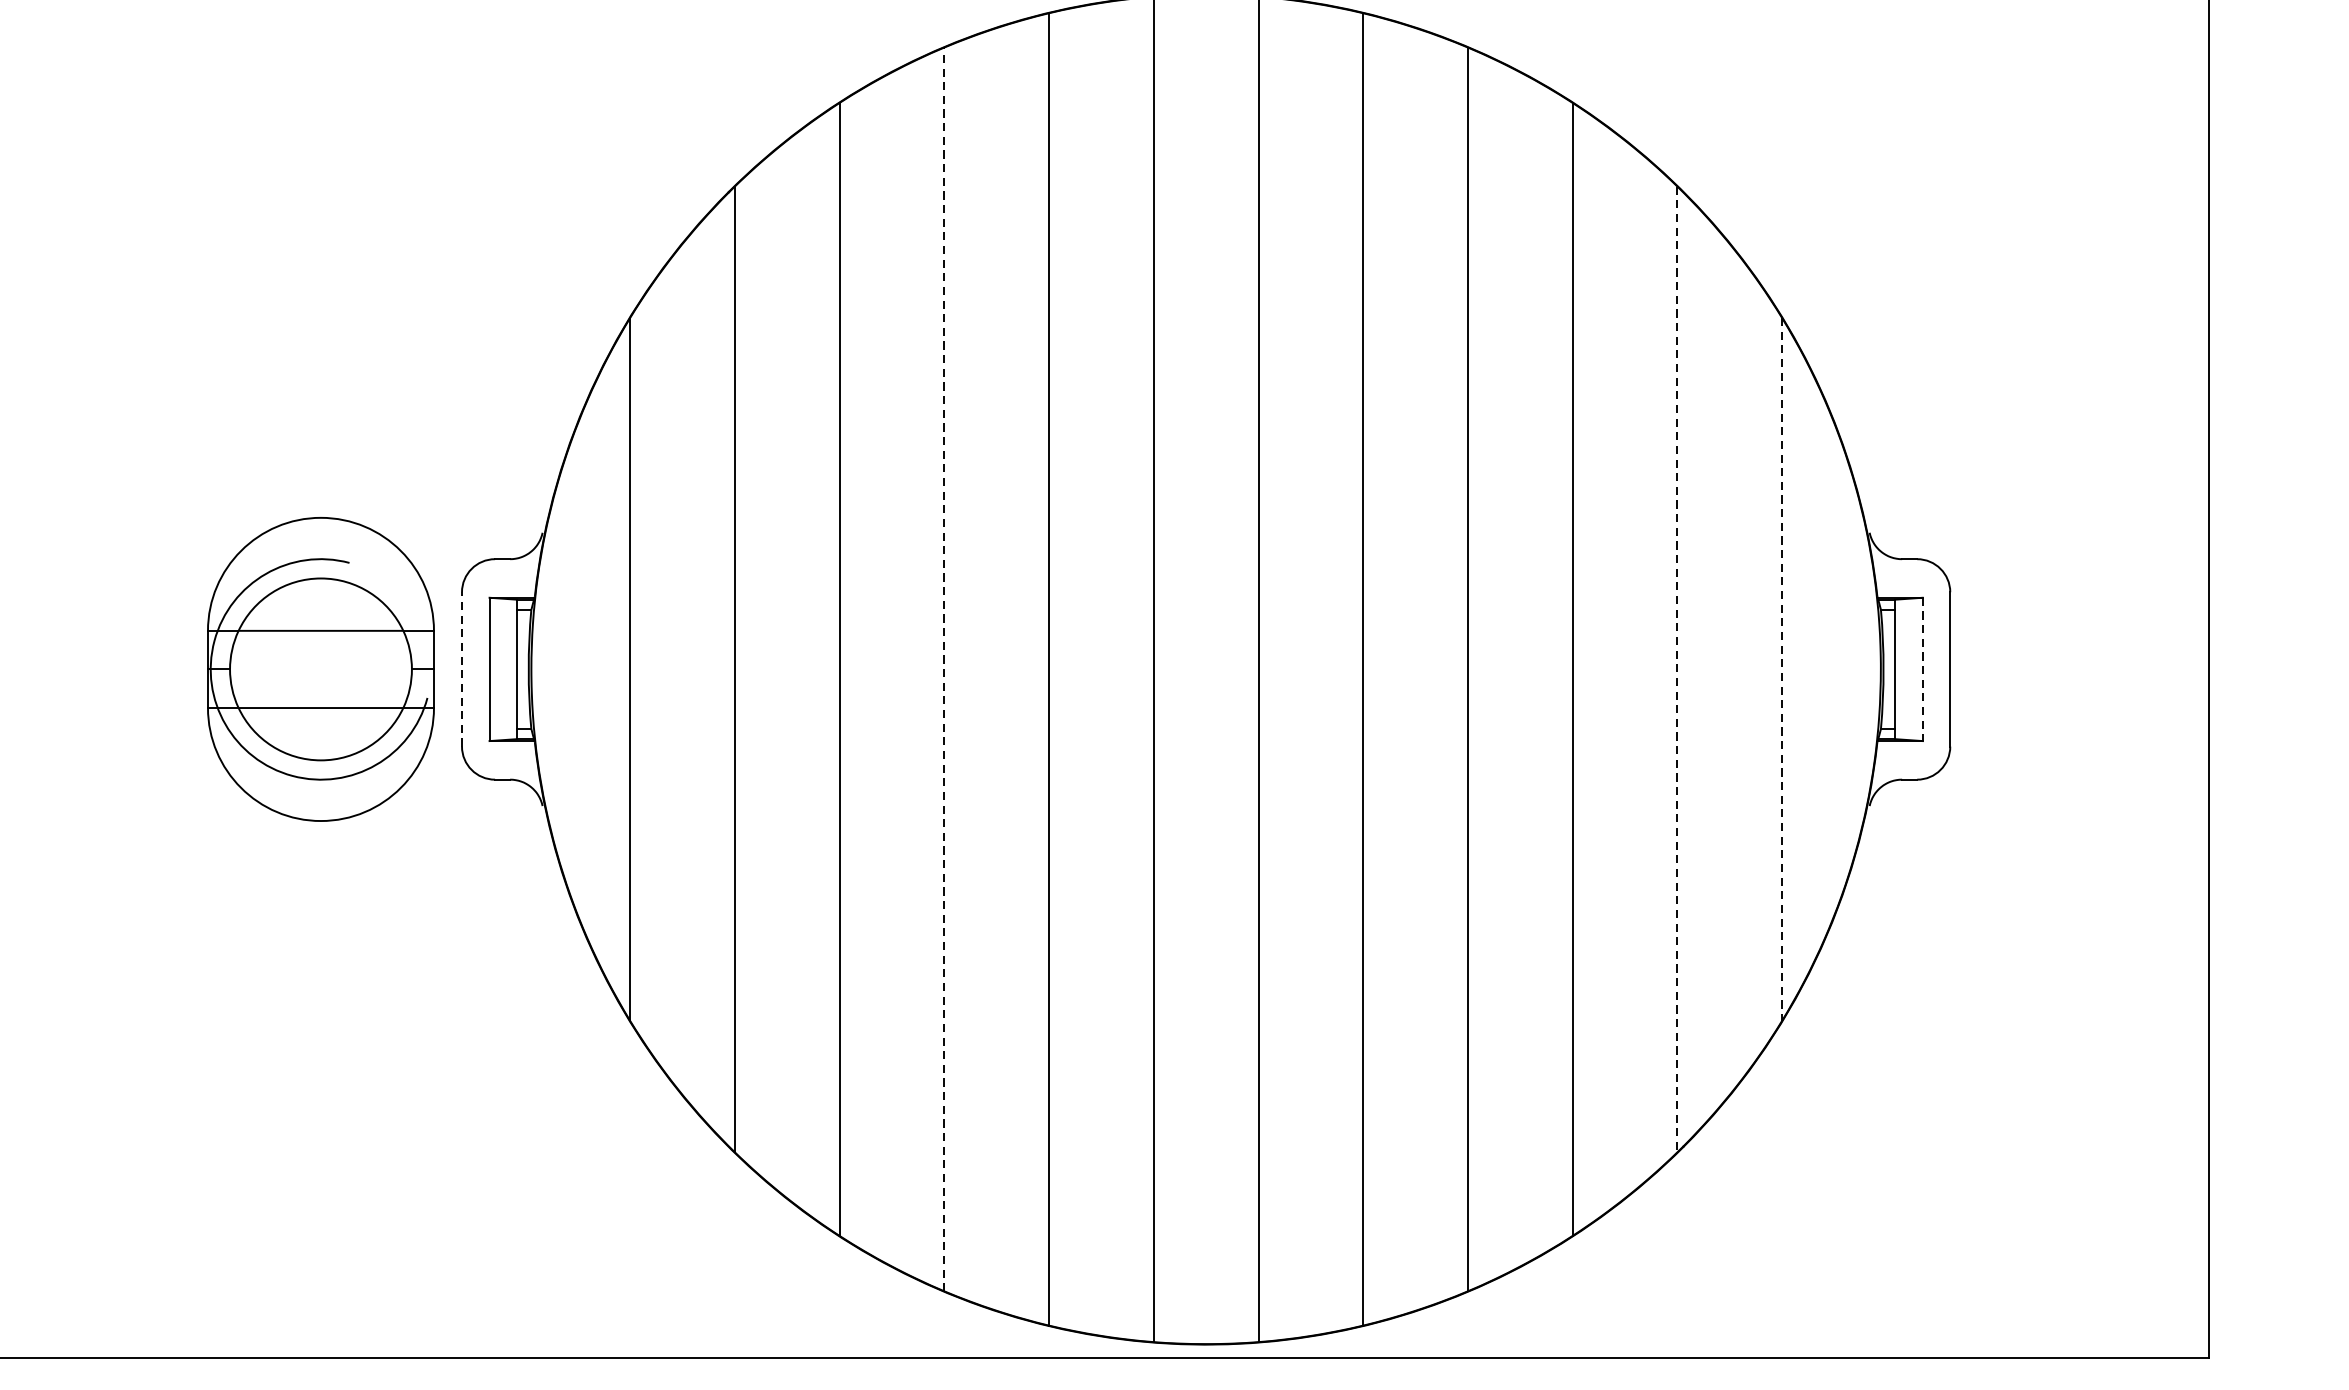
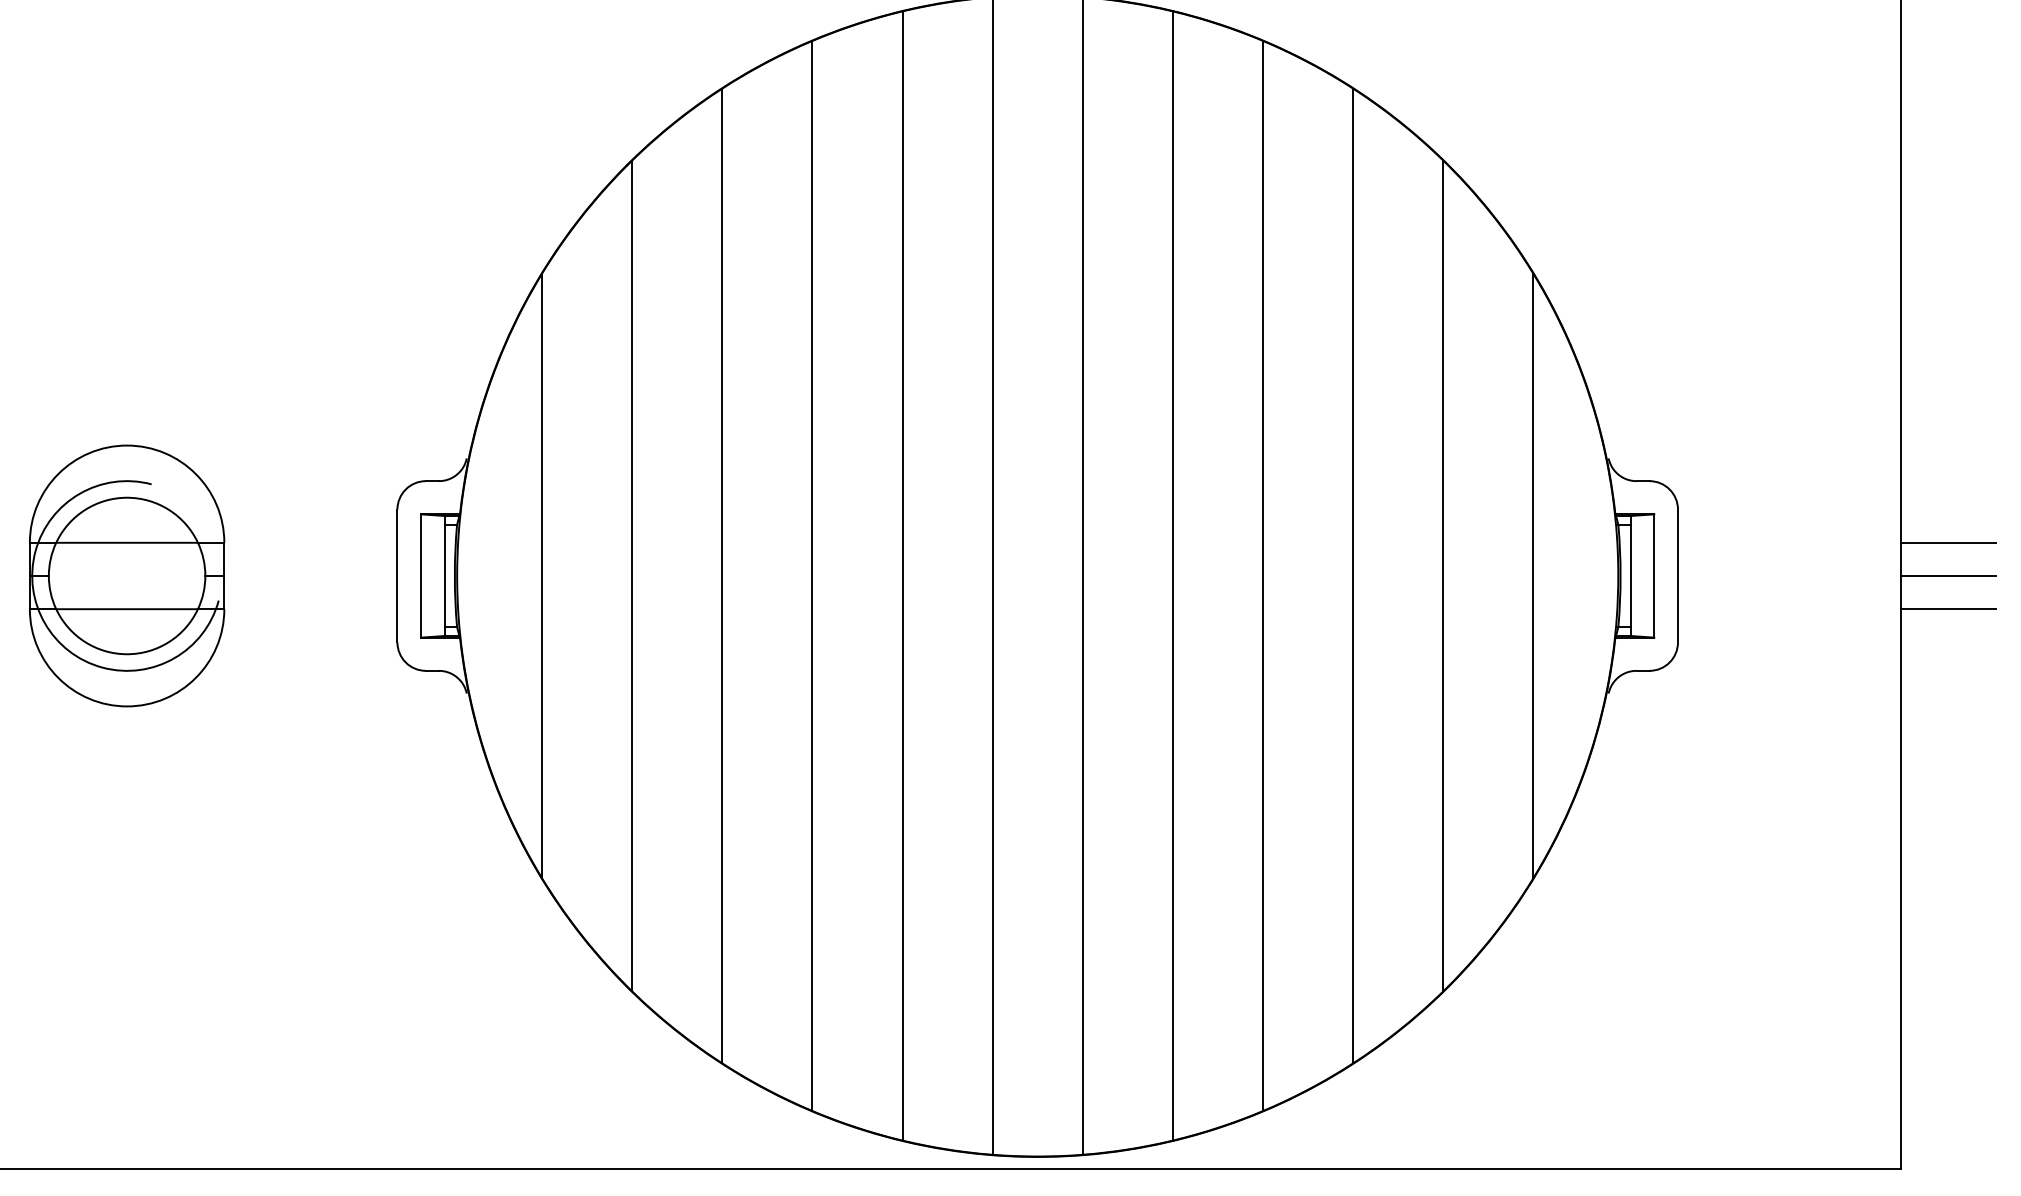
line: (2263, 631) -> (1947, 543), added
part: (321, 668) -> (127, 575), moved
line: (462, 668) -> (397, 575), dashed -> solid
line: (944, 668) -> (812, 575), dashed -> solid
line: (1677, 670) -> (1443, 576), dashed -> solid
line: (1782, 670) -> (1533, 576), dashed -> solid
line: (1922, 670) -> (1654, 576), dashed -> solid
line: (2263, 670) -> (1947, 576), added
line: (2263, 707) -> (1947, 608), added

